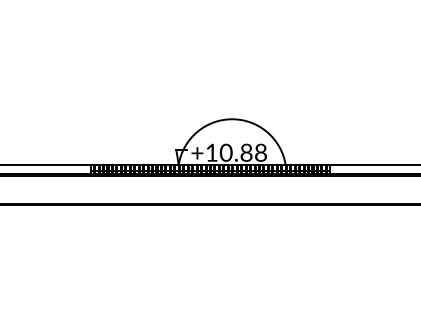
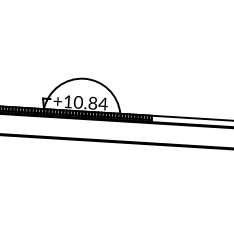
text: (260, 152) -> (102, 103), +10.88 -> +10.84

